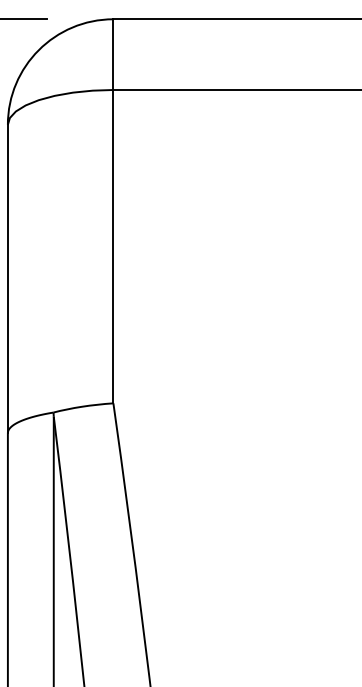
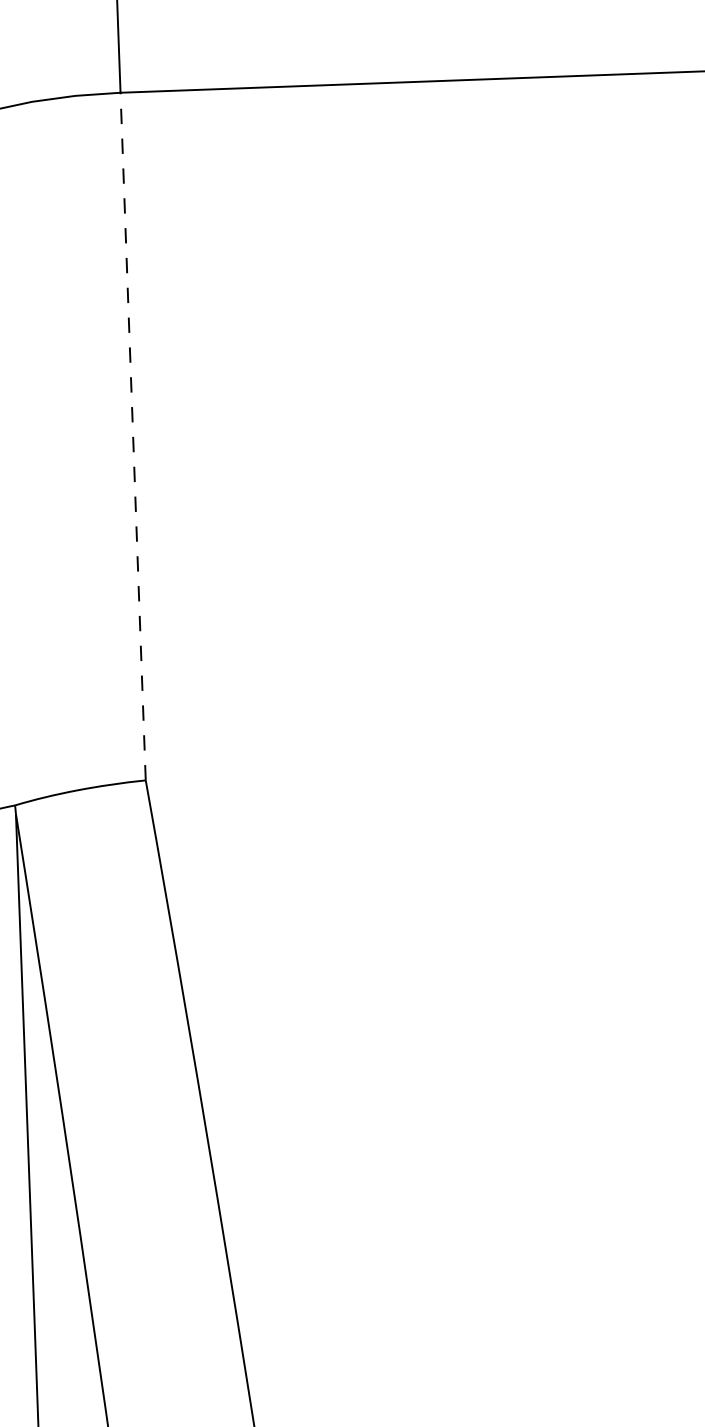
line: (113, 246) -> (133, 436), solid -> dashed

